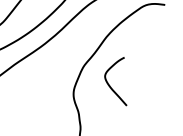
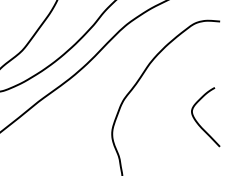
curve: (110, 85) -> (198, 122), moved

